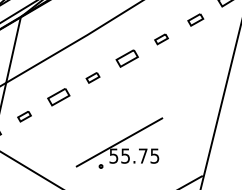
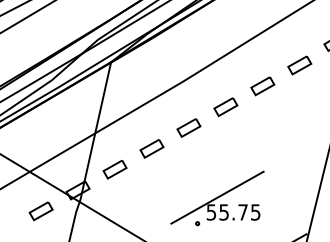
part: (195, 19) -> (299, 65), size x1.43
part: (161, 39) -> (262, 86), size x1.67
part: (92, 77) -> (188, 127), size x1.67
part: (24, 116) -> (114, 169), size x1.67

